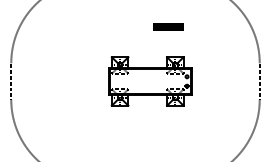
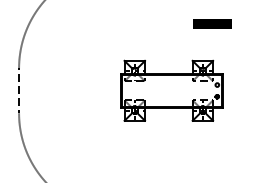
part: (150, 81) -> (172, 90), moved

